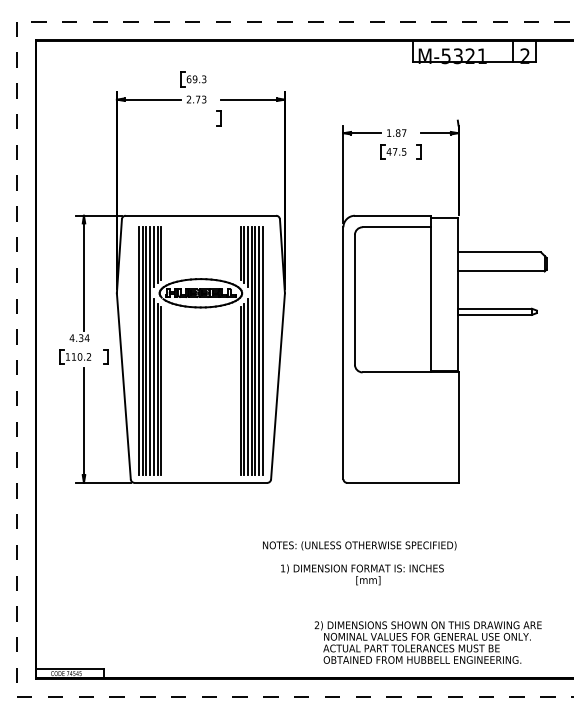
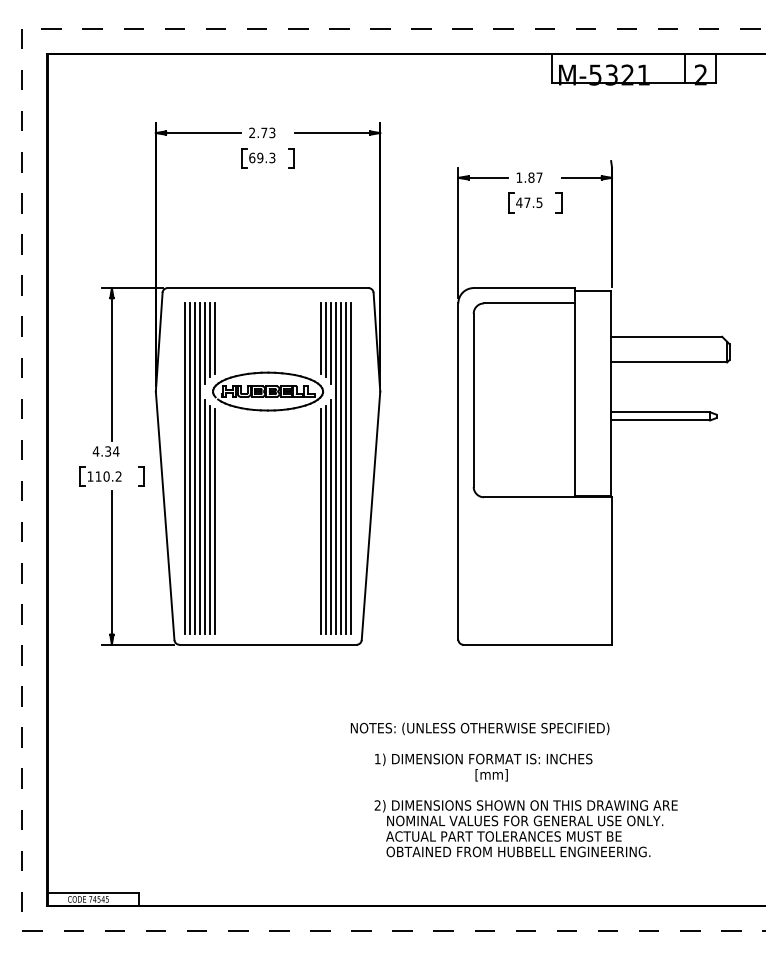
part: (193, 79) -> (258, 158), moved
text: (427, 642) -> (525, 828), moved

